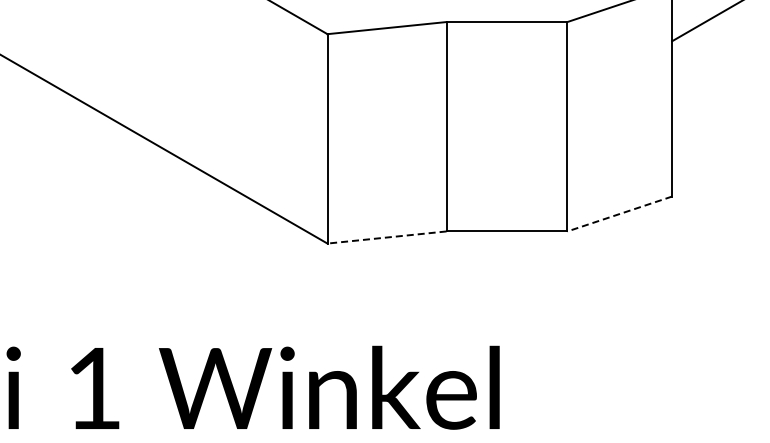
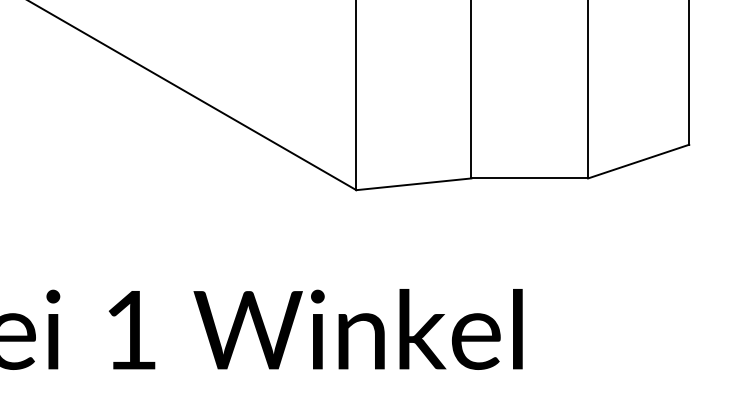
line: (619, 214) -> (638, 162), dashed -> solid
line: (387, 237) -> (414, 184), dashed -> solid

